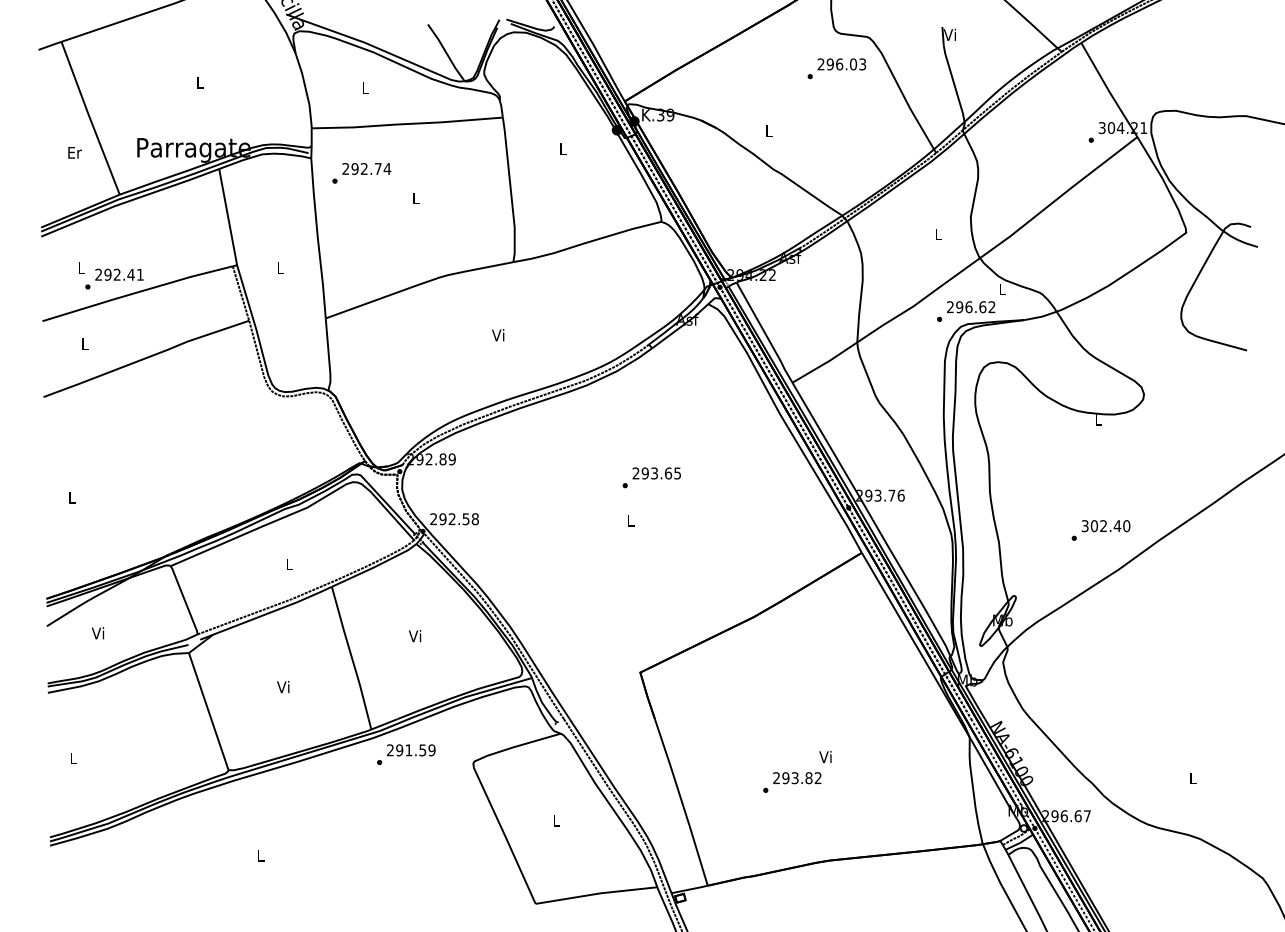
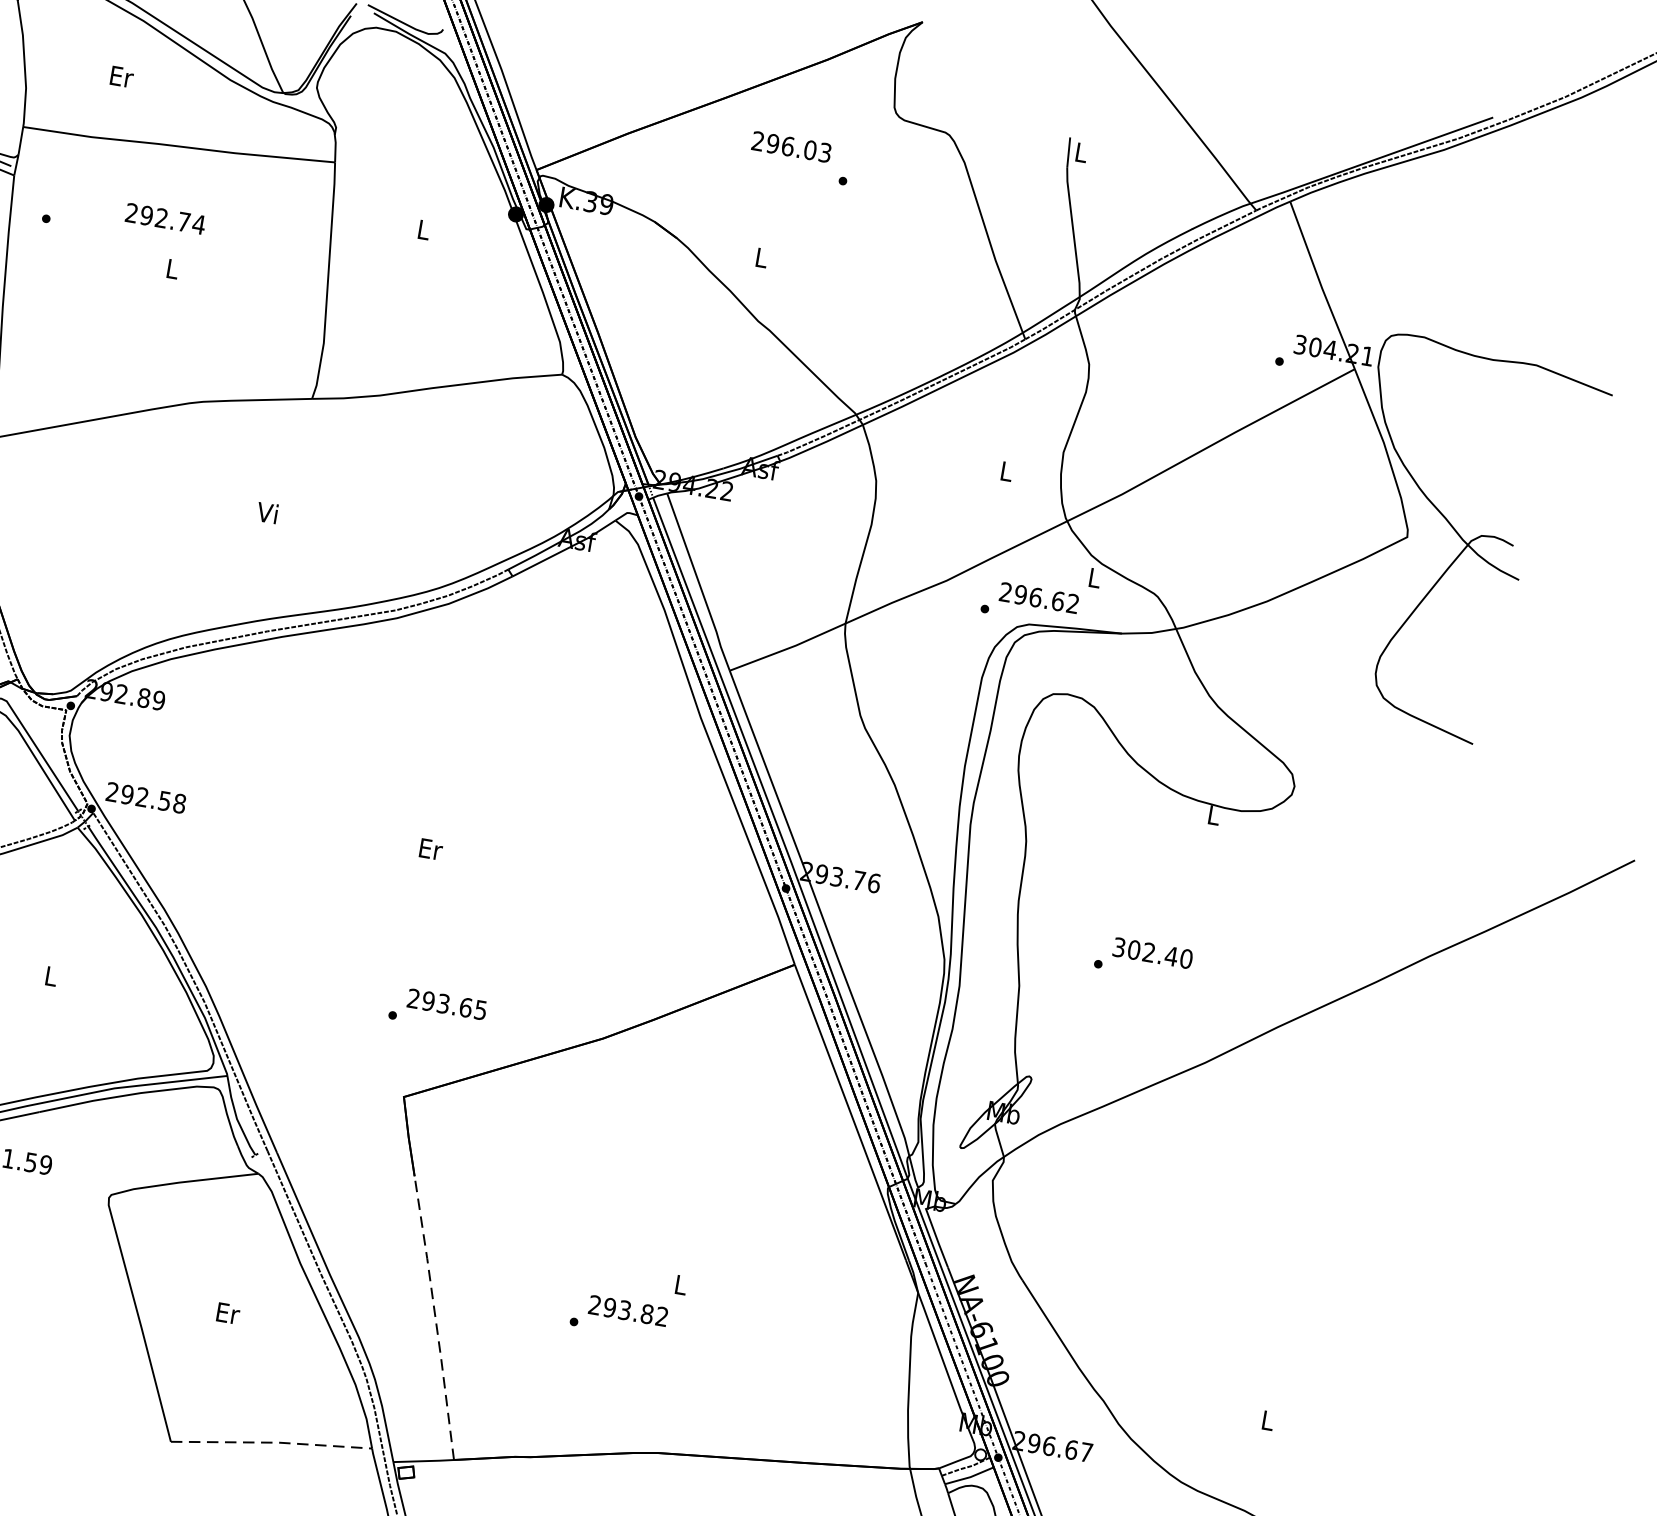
text: (949, 34) -> (1079, 151), Vi -> L
text: (841, 64) -> (791, 147), moved
text: (365, 87) -> (121, 75), L -> Er
text: (366, 168) -> (165, 218), moved
text: (651, 477) -> (437, 1009), moved
text: (631, 520) -> (431, 848), L -> Er
text: (1100, 530) -> (1142, 958), moved
text: (414, 636) -> (49, 976), Vi -> L
text: (825, 757) -> (679, 1285), Vi -> L
line: (682, 802) -> (436, 1318), solid -> dashed
text: (556, 820) -> (227, 1312), L -> Er
line: (596, 893) -> (272, 1441), solid -> dashed

